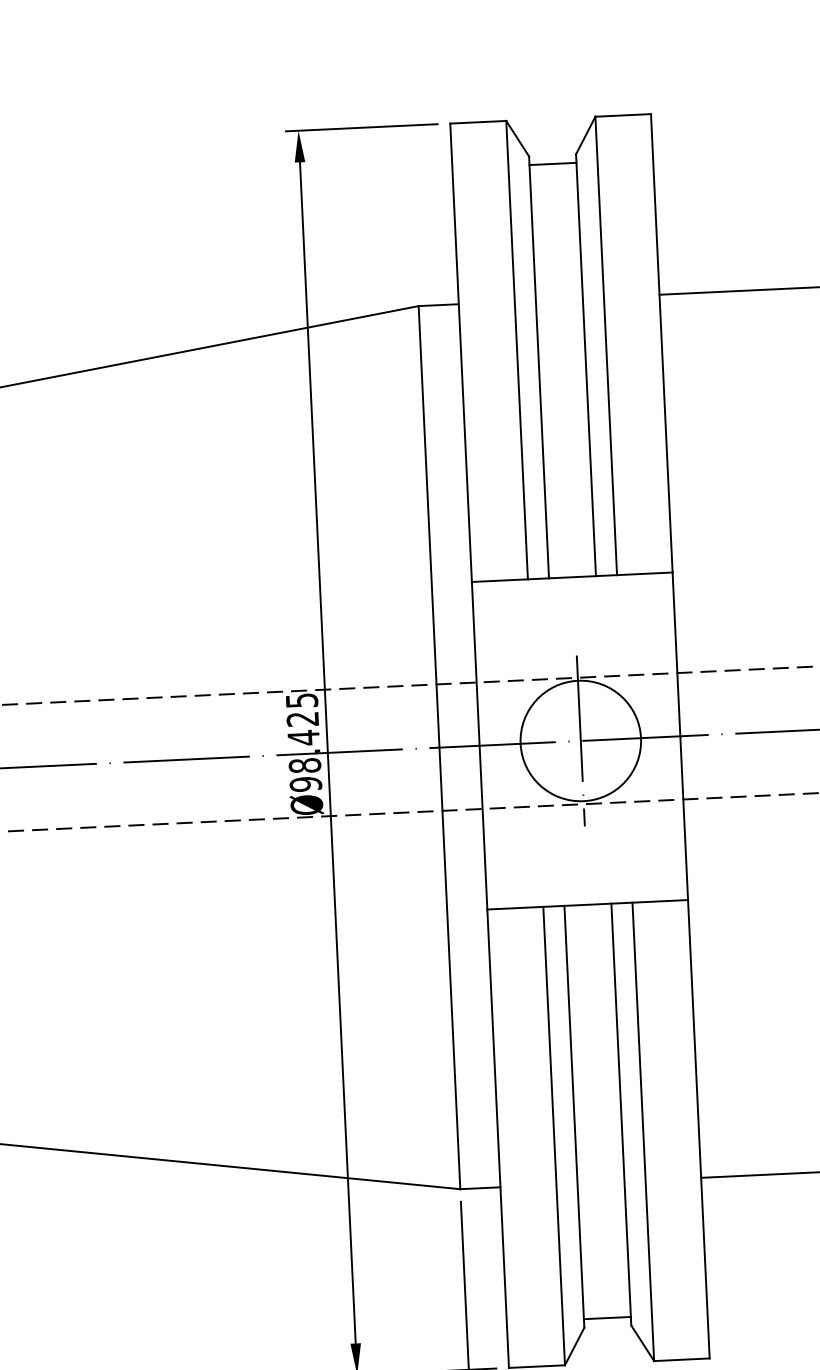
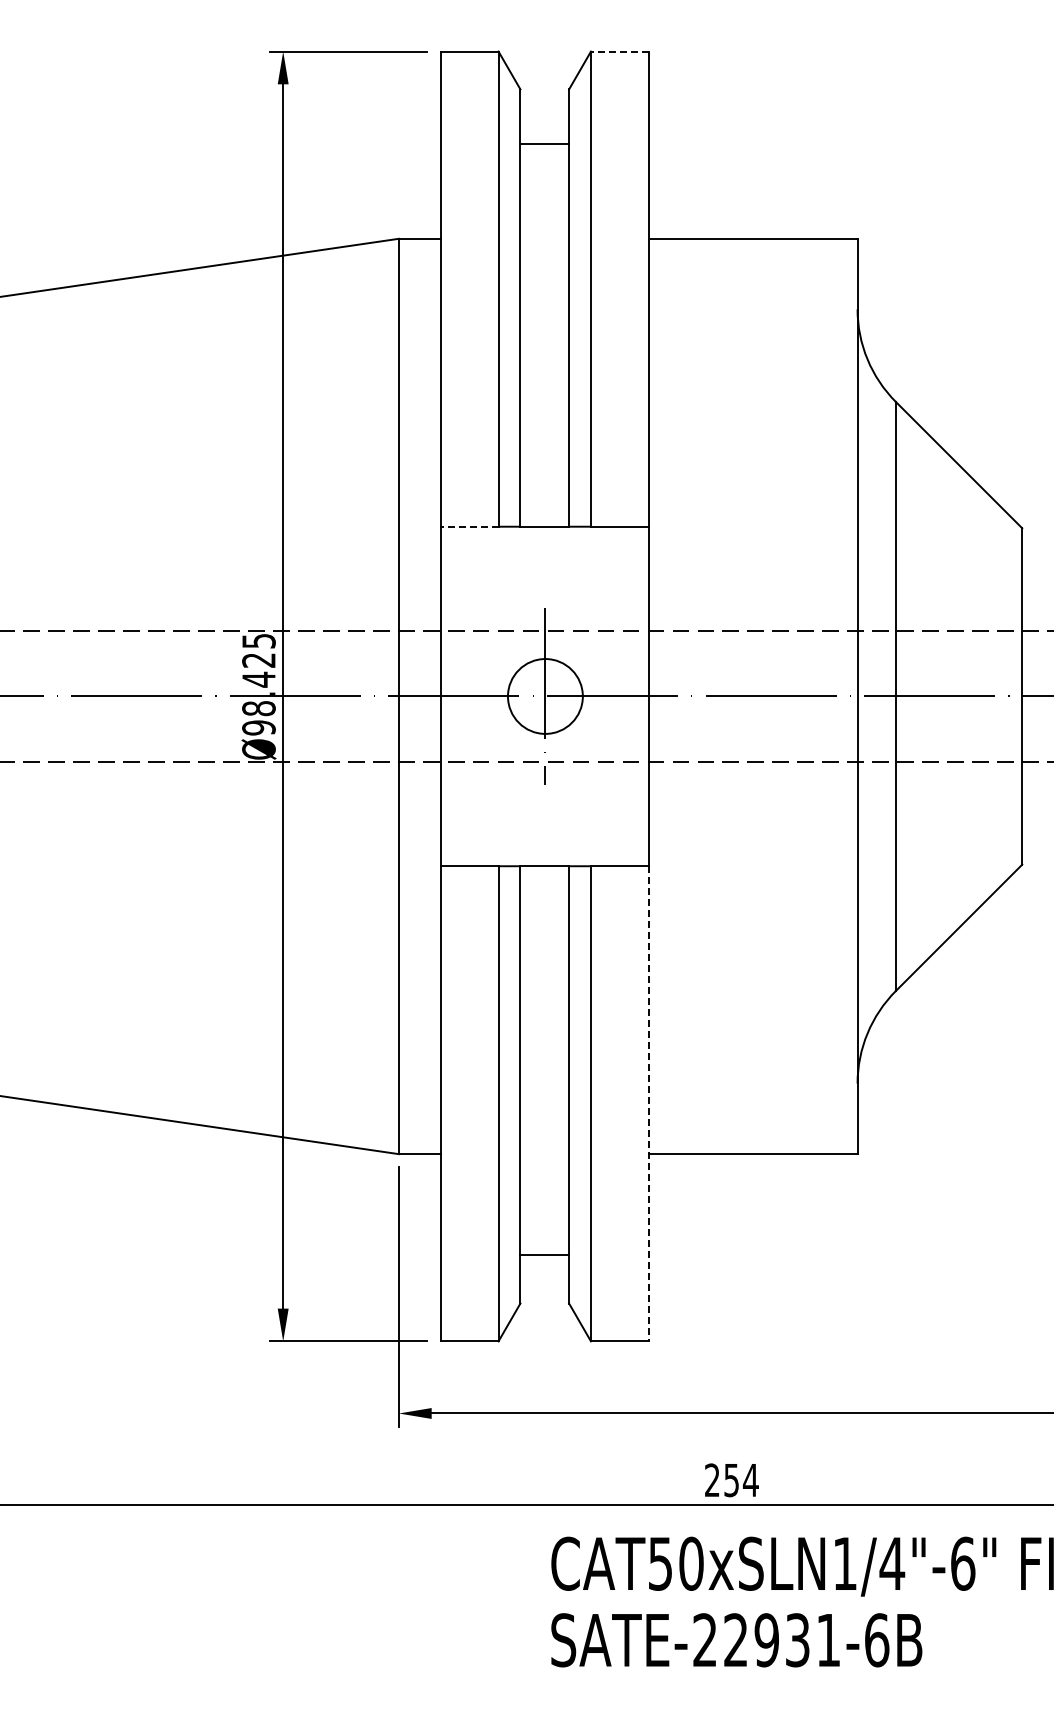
line: (622, 115) -> (619, 51), solid -> dashed
line: (552, 164) -> (544, 144), moved
line: (499, 580) -> (469, 526), solid -> dashed
circle: (580, 741) -> (545, 696), size x0.6
line: (698, 1128) -> (648, 1103), solid -> dashed
line: (607, 1317) -> (544, 1254), moved

